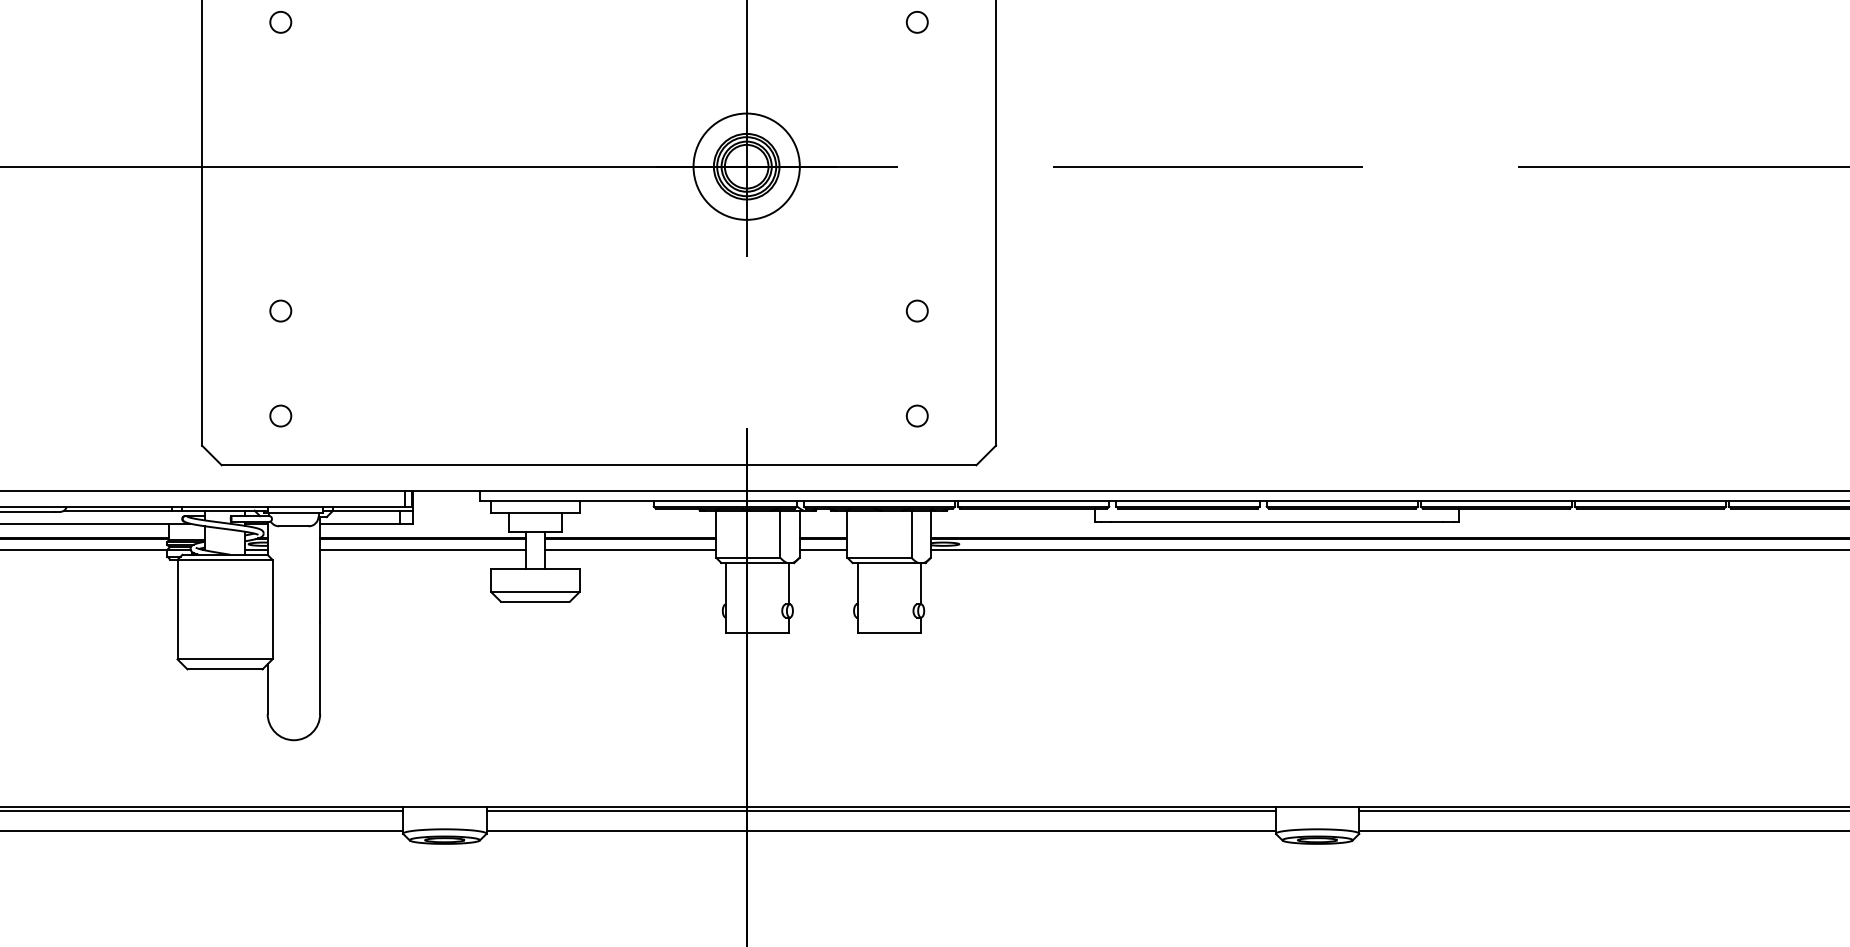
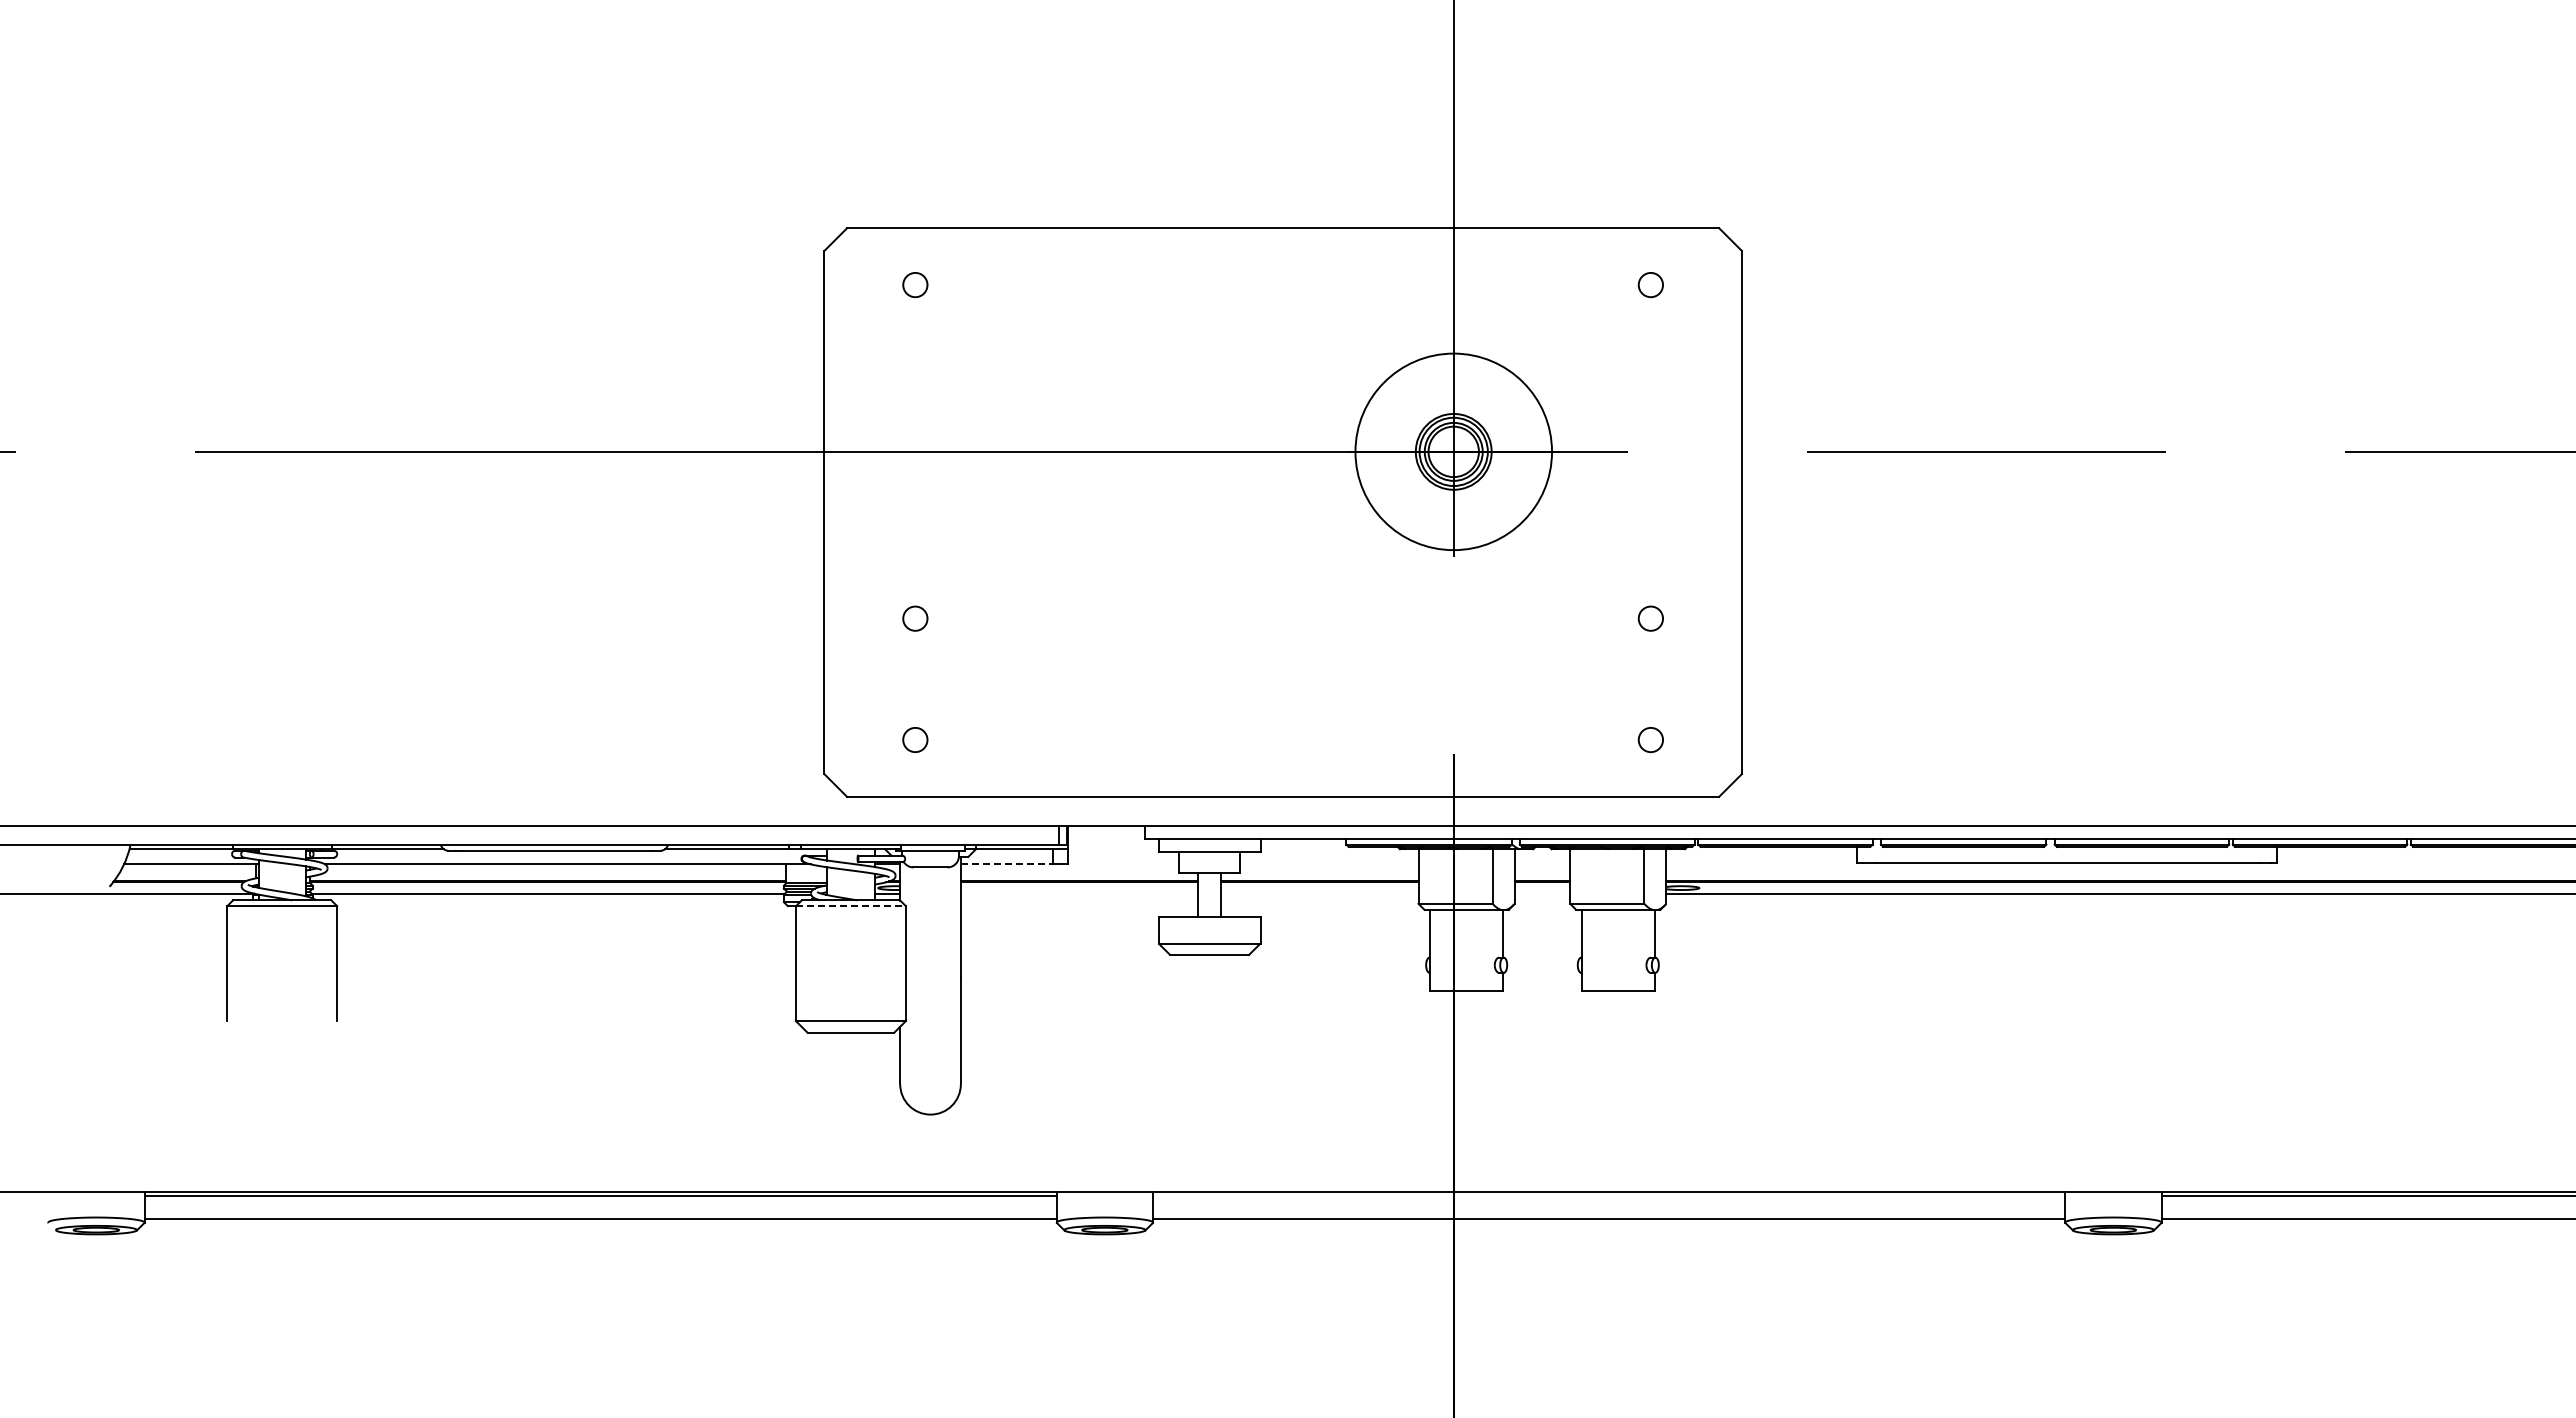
circle: (746, 166) -> (1453, 451), size x1.6
line: (359, 523) -> (1006, 864), solid -> dashed
line: (422, 549) -> (1079, 894), removed
line: (630, 549) -> (1319, 894), removed
line: (823, 549) -> (1542, 894), removed
line: (224, 560) -> (850, 906), solid -> dashed
line: (881, 811) -> (1609, 1196), removed

